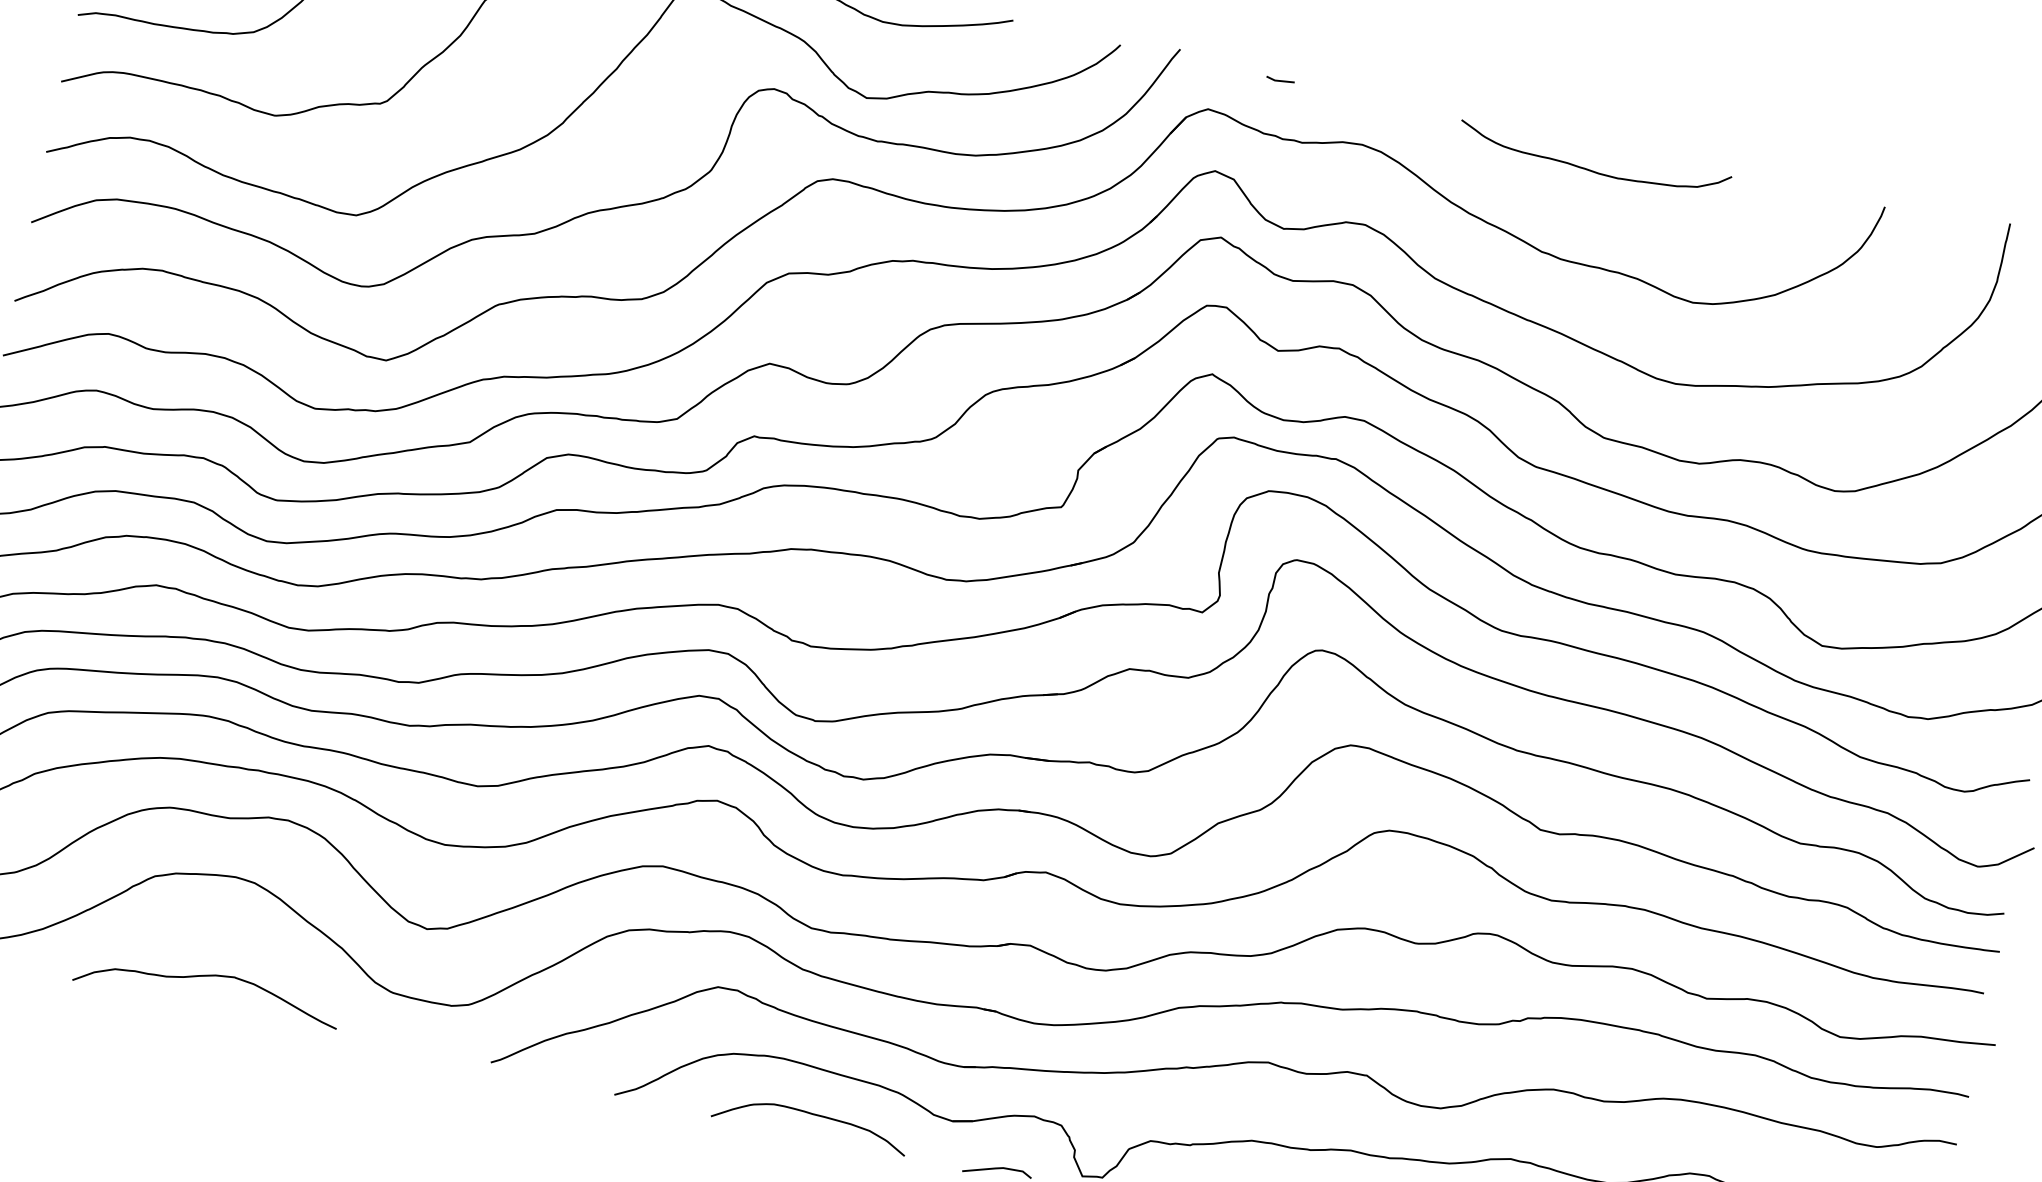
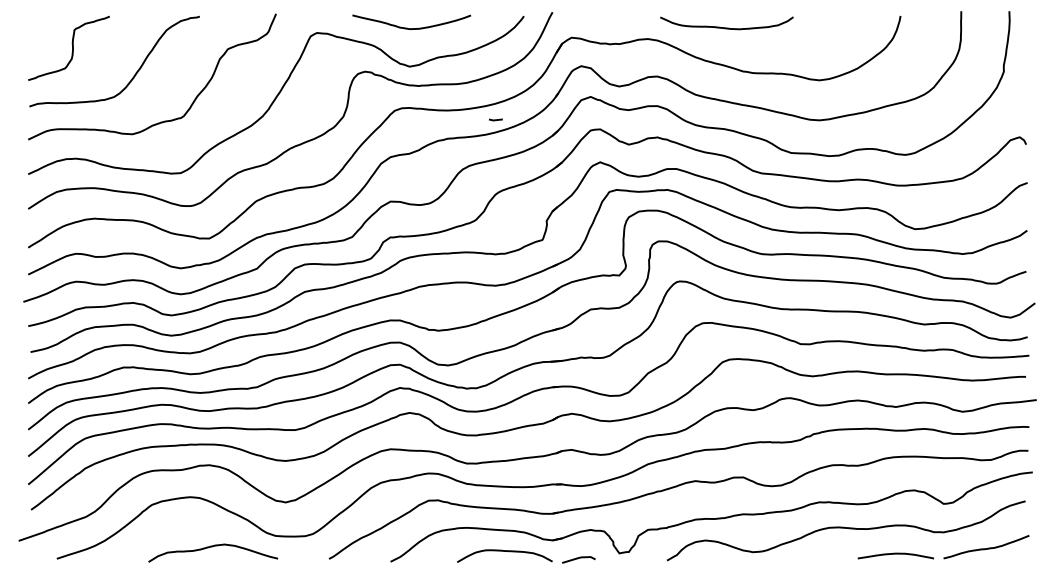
line: (1279, 79) -> (495, 119), moved
curve: (1591, 169) -> (726, 27), moved
curve: (208, 978) -> (212, 547), moved
curve: (811, 1114) -> (504, 551), moved

